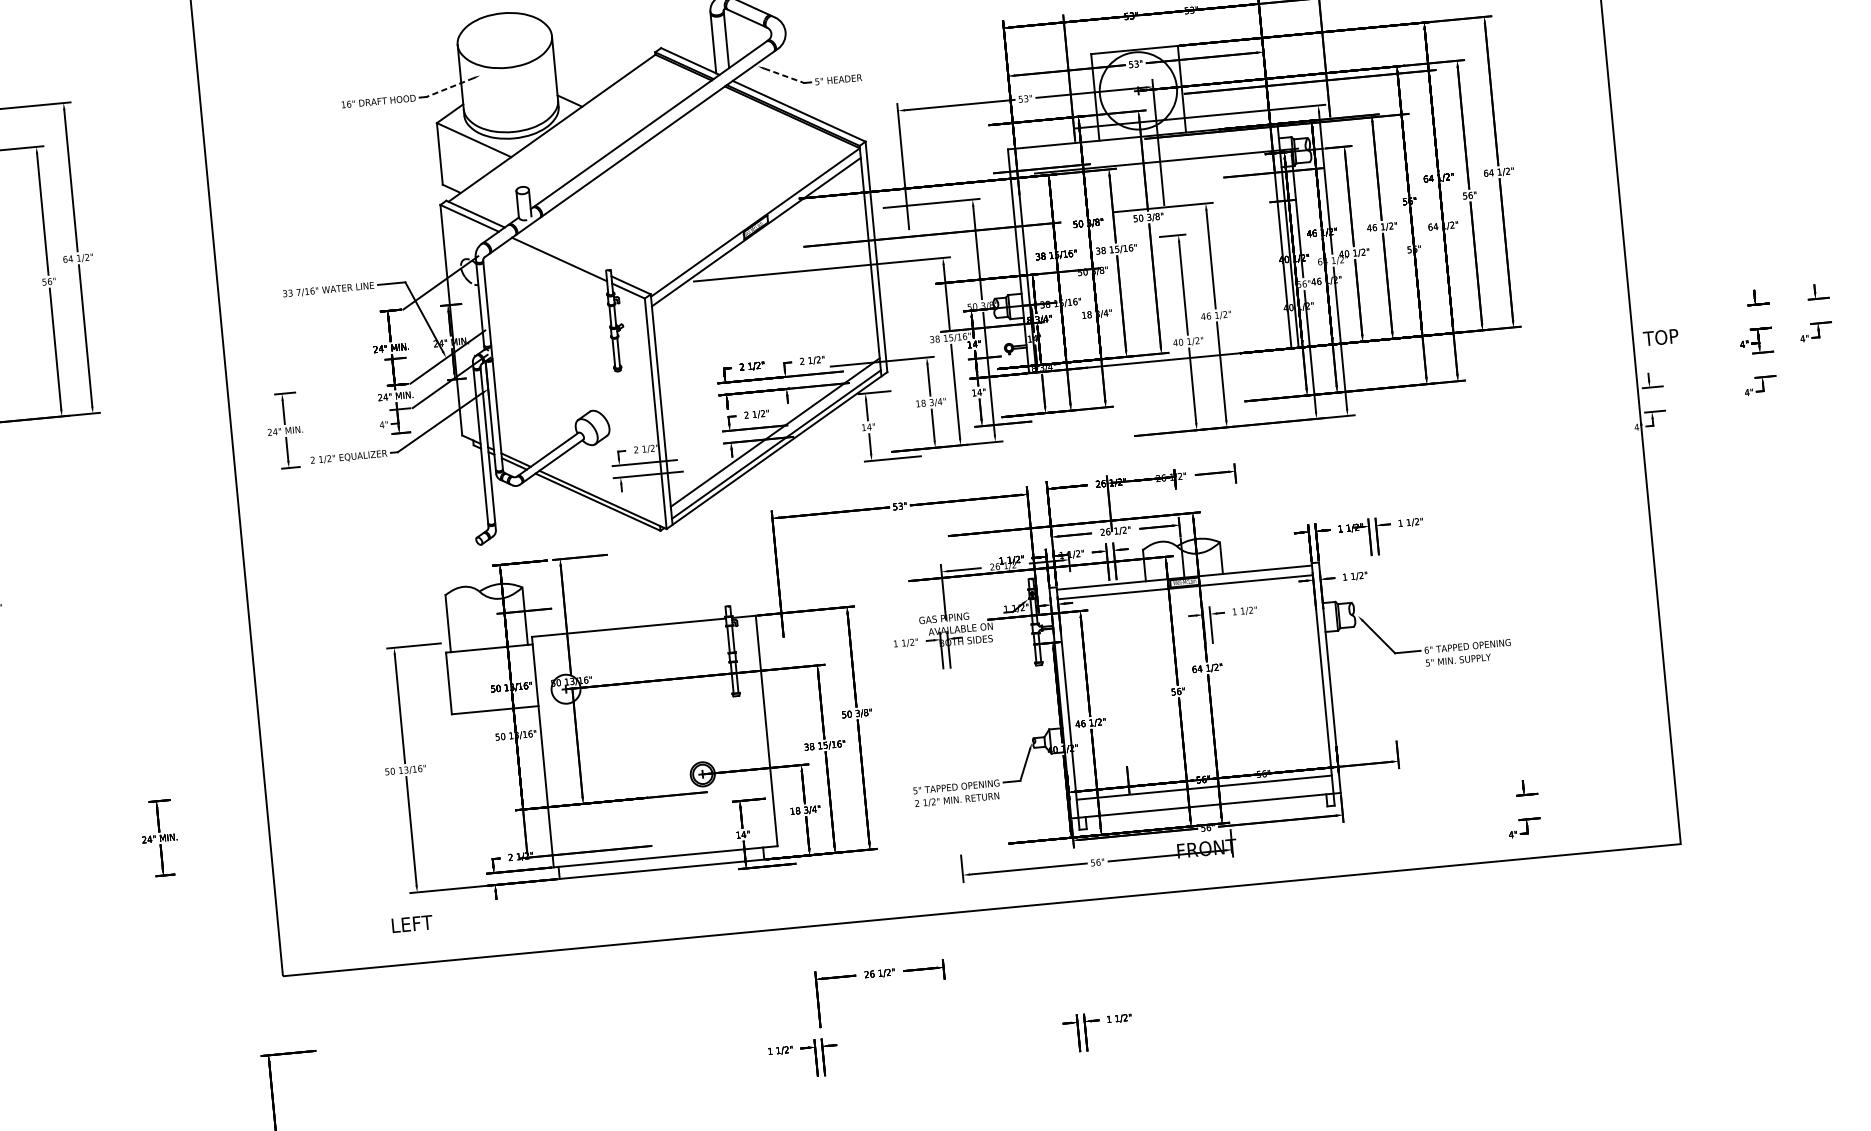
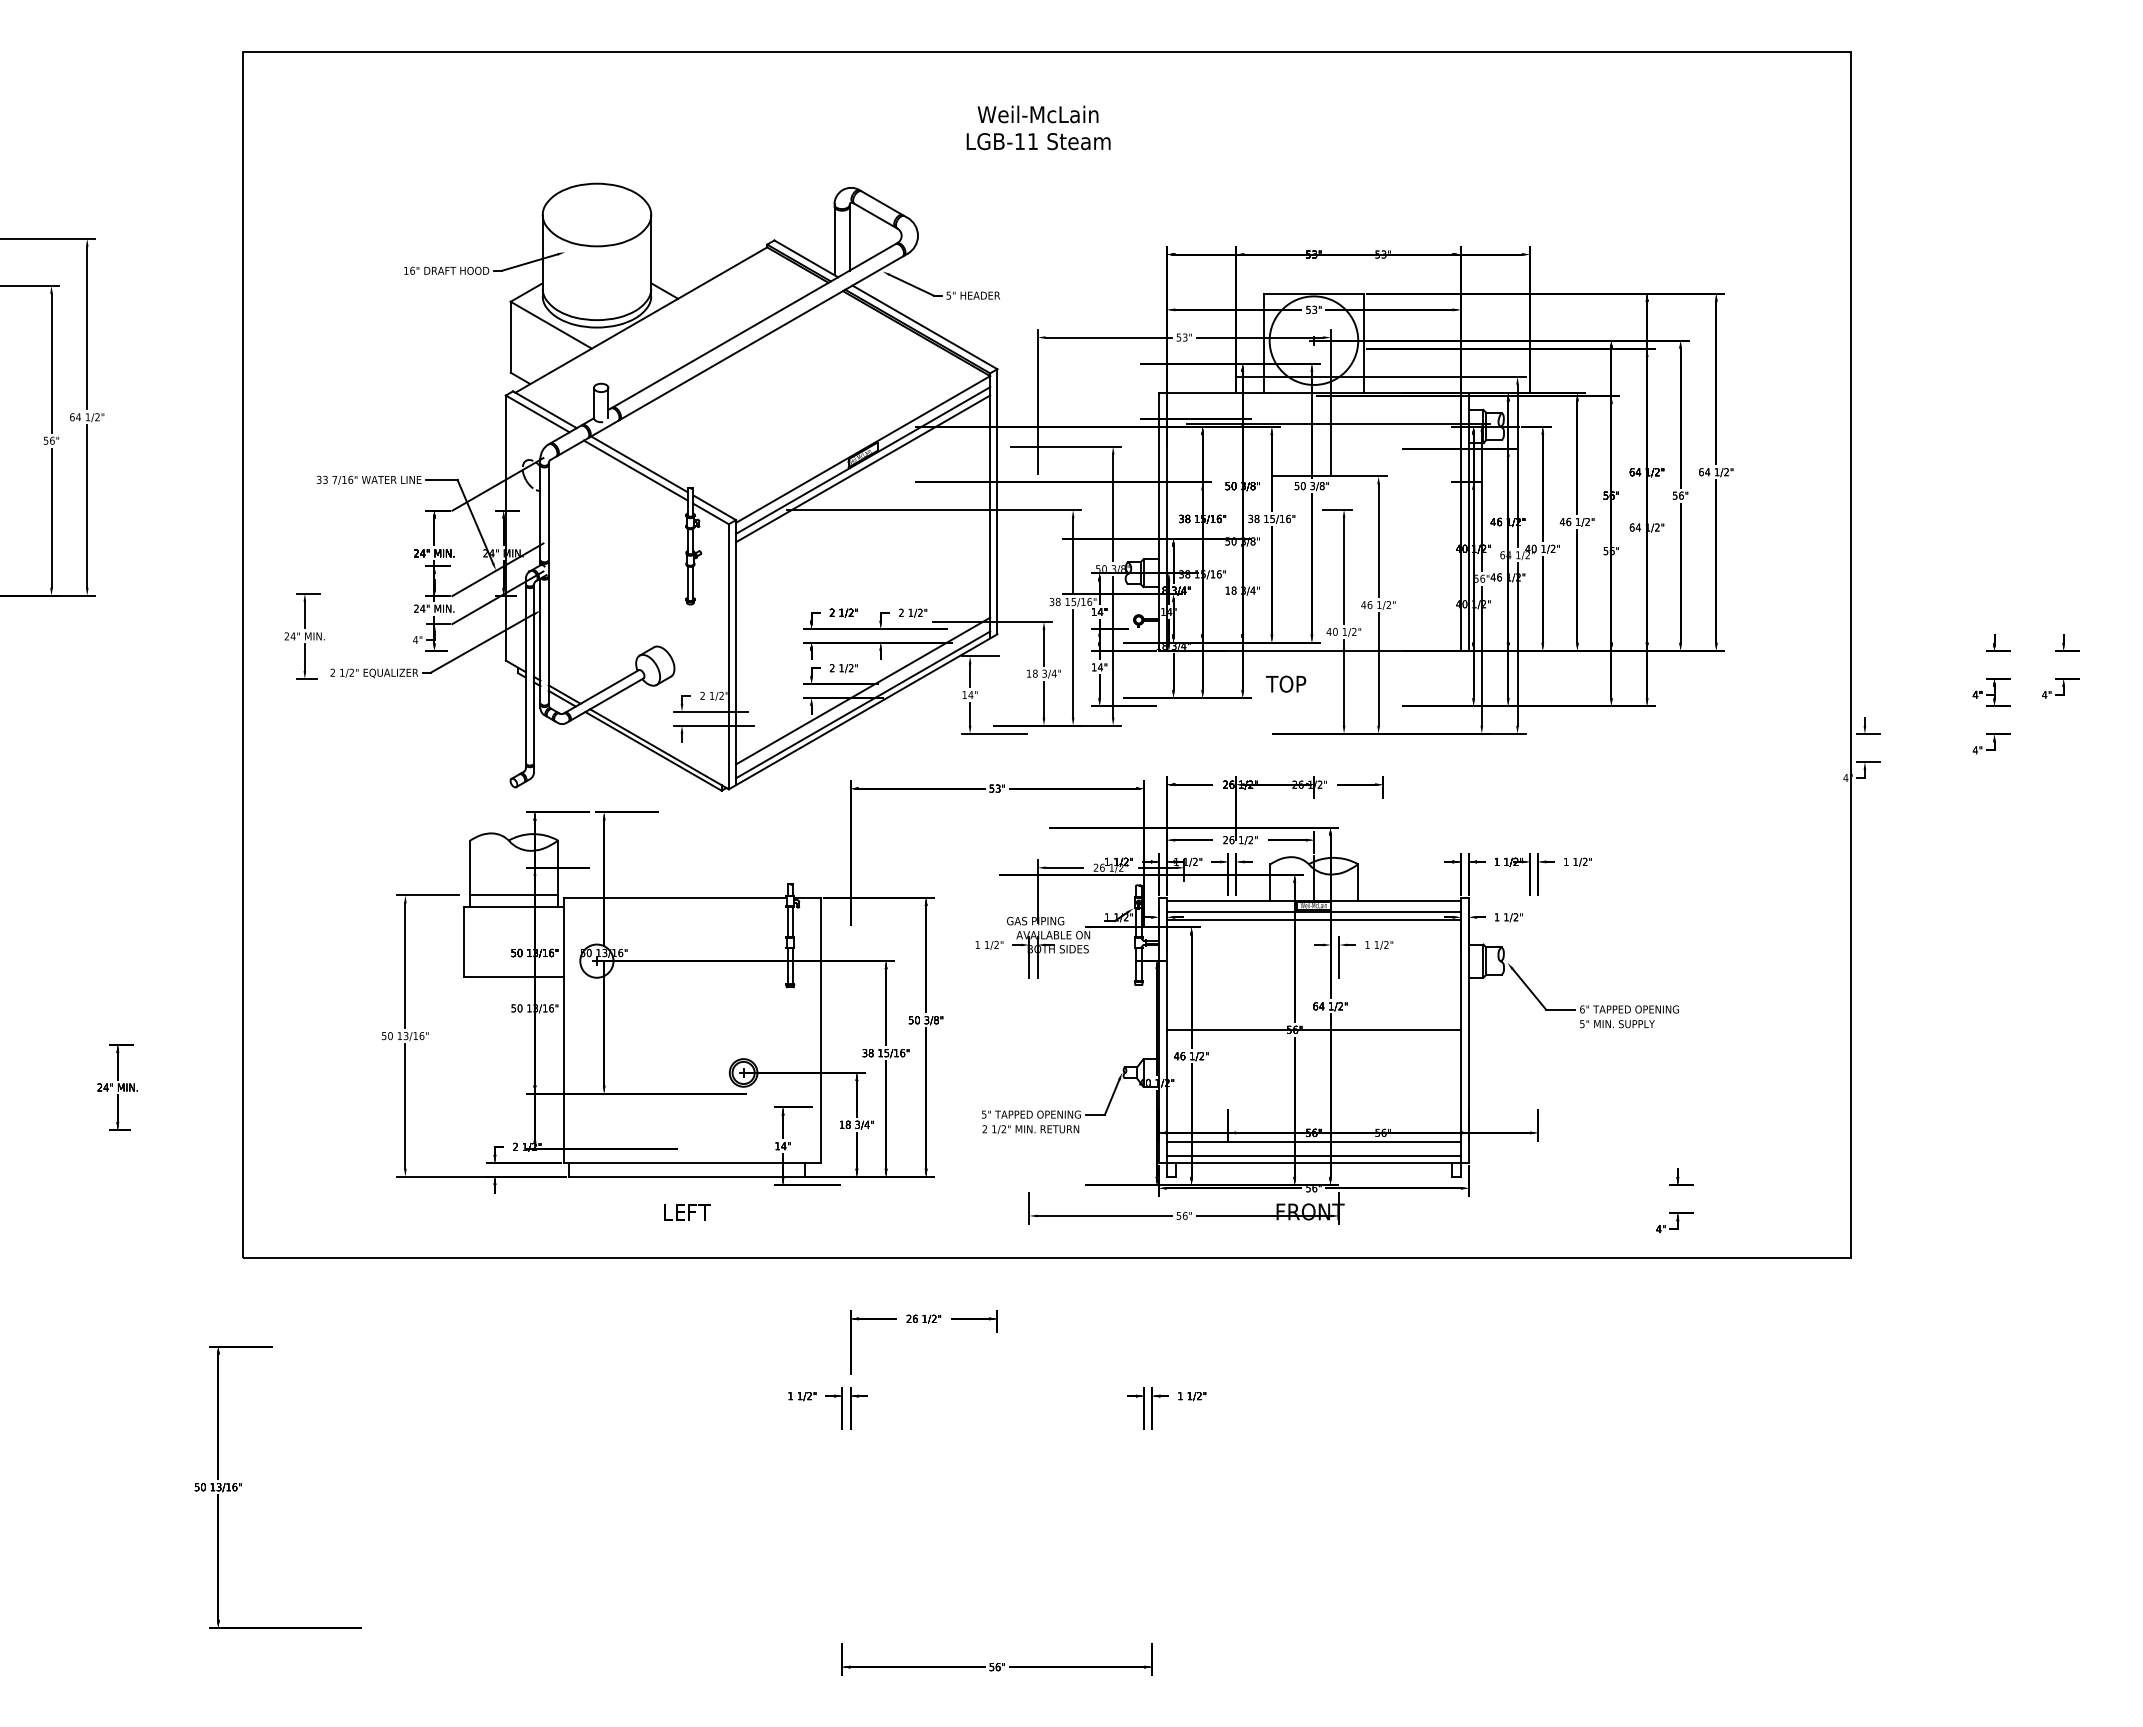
line: (784, 75) -> (912, 285), dashed -> solid
line: (450, 87) -> (529, 262), dashed -> solid
line: (757, 239) -> (863, 468), added
line: (562, 253) -> (639, 464), added
text: (1661, 336) -> (1286, 683), moved
line: (1185, 594) -> (1313, 919), added
line: (488, 639) -> (513, 895), added
line: (1194, 690) -> (1313, 1030), added
line: (1205, 800) -> (1313, 1156), added
text: (412, 924) -> (687, 1212), moved

